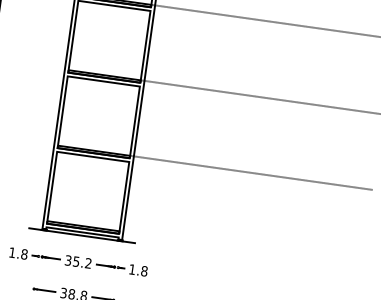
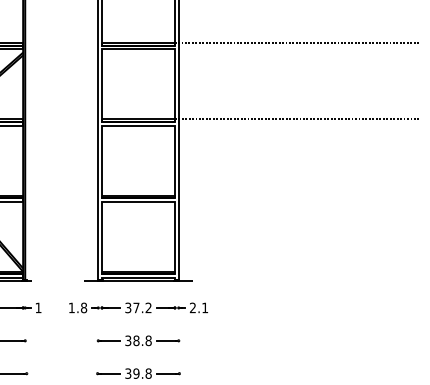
line: (251, 172) -> (297, 195), removed
text: (76, 261) -> (136, 307), 35.2 -> 37.2
text: (137, 269) -> (198, 307), 1.8 -> 2.1

